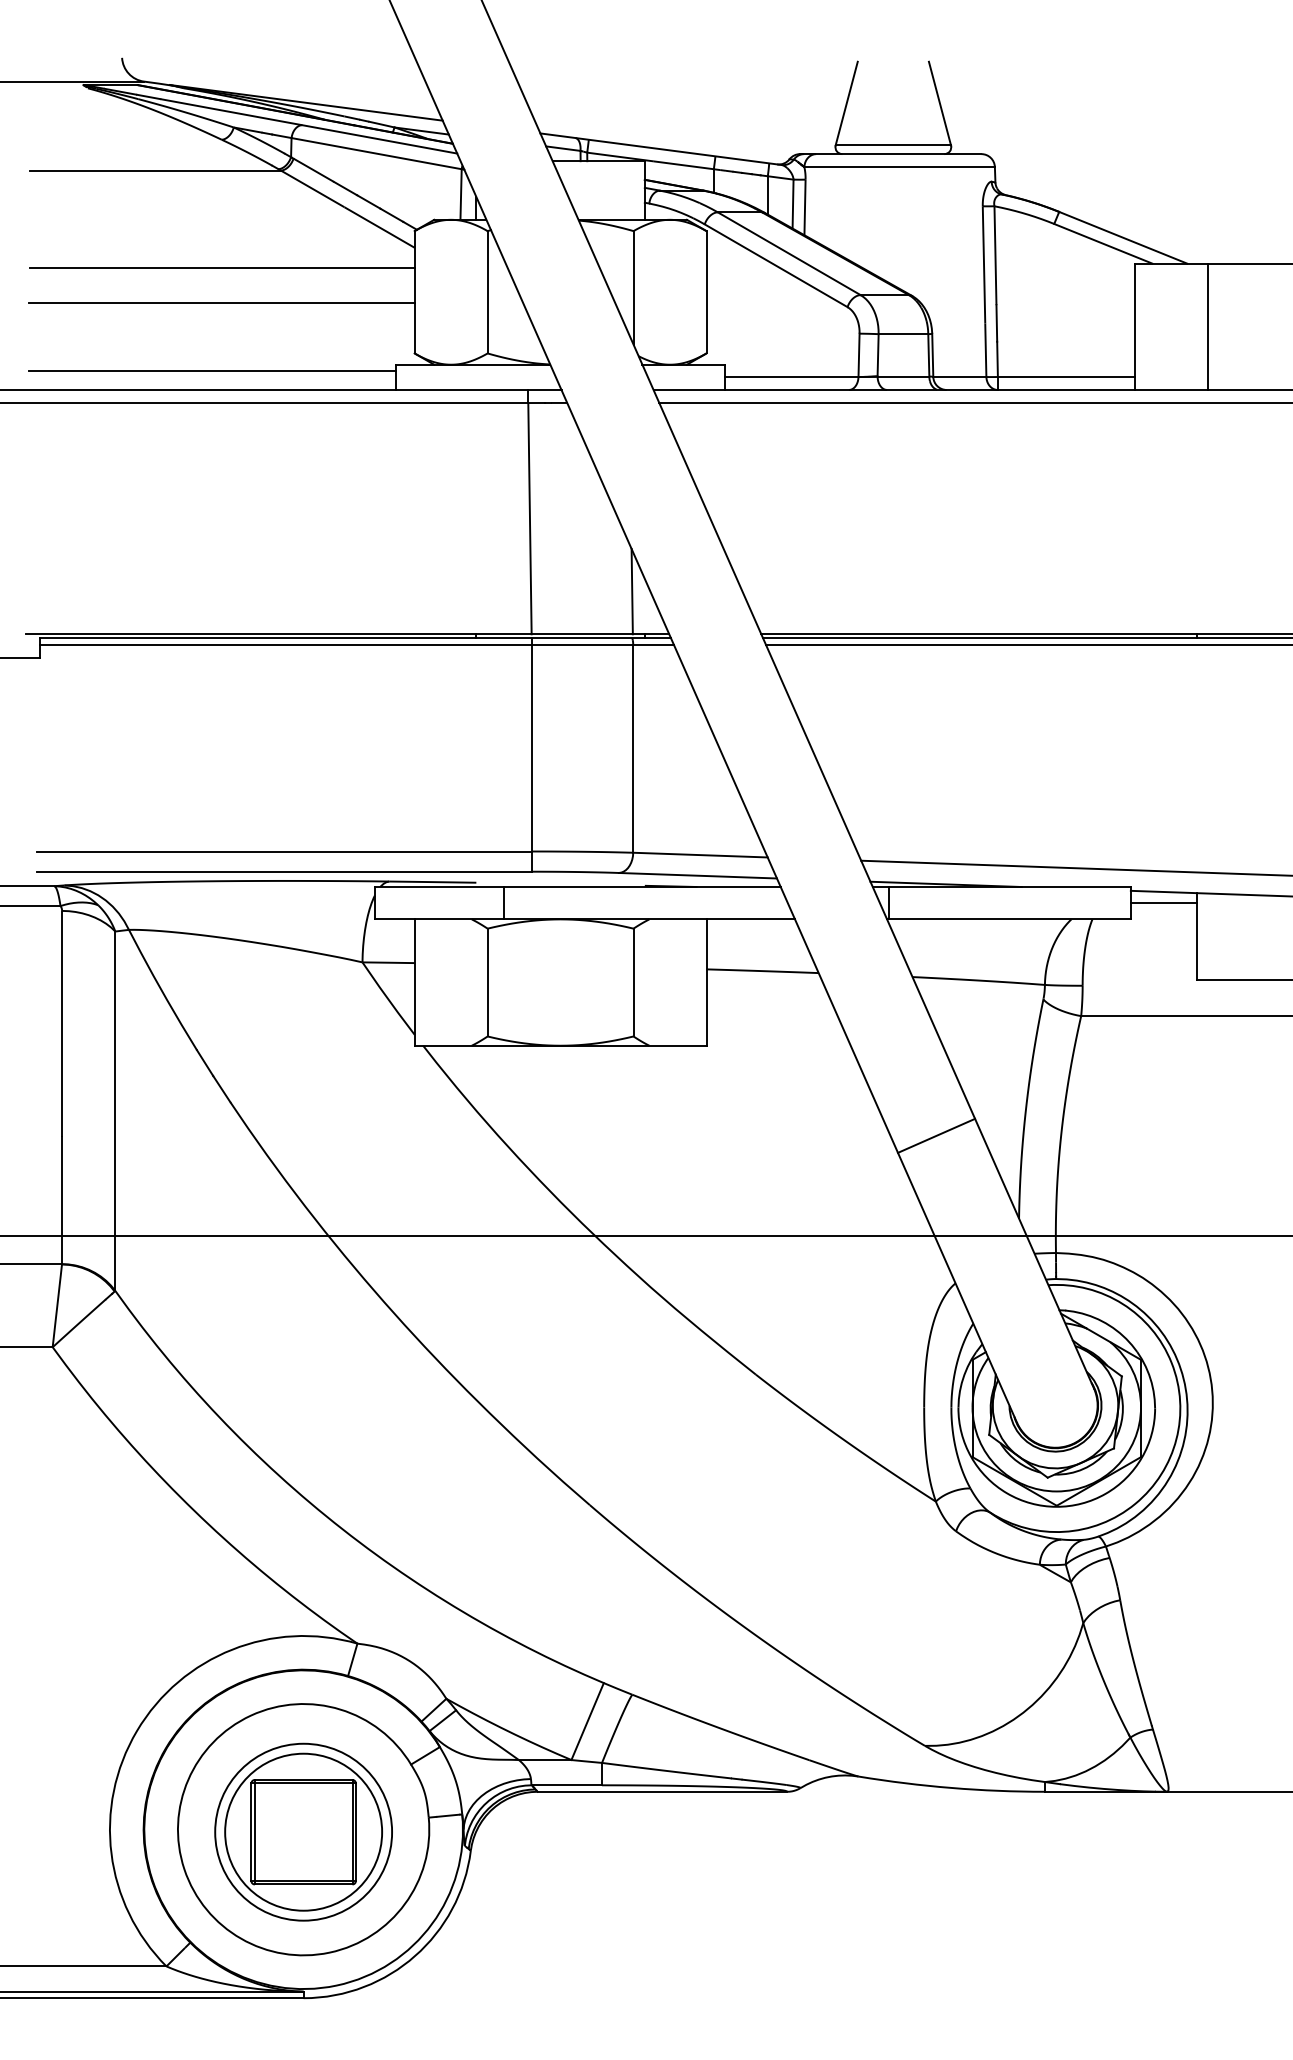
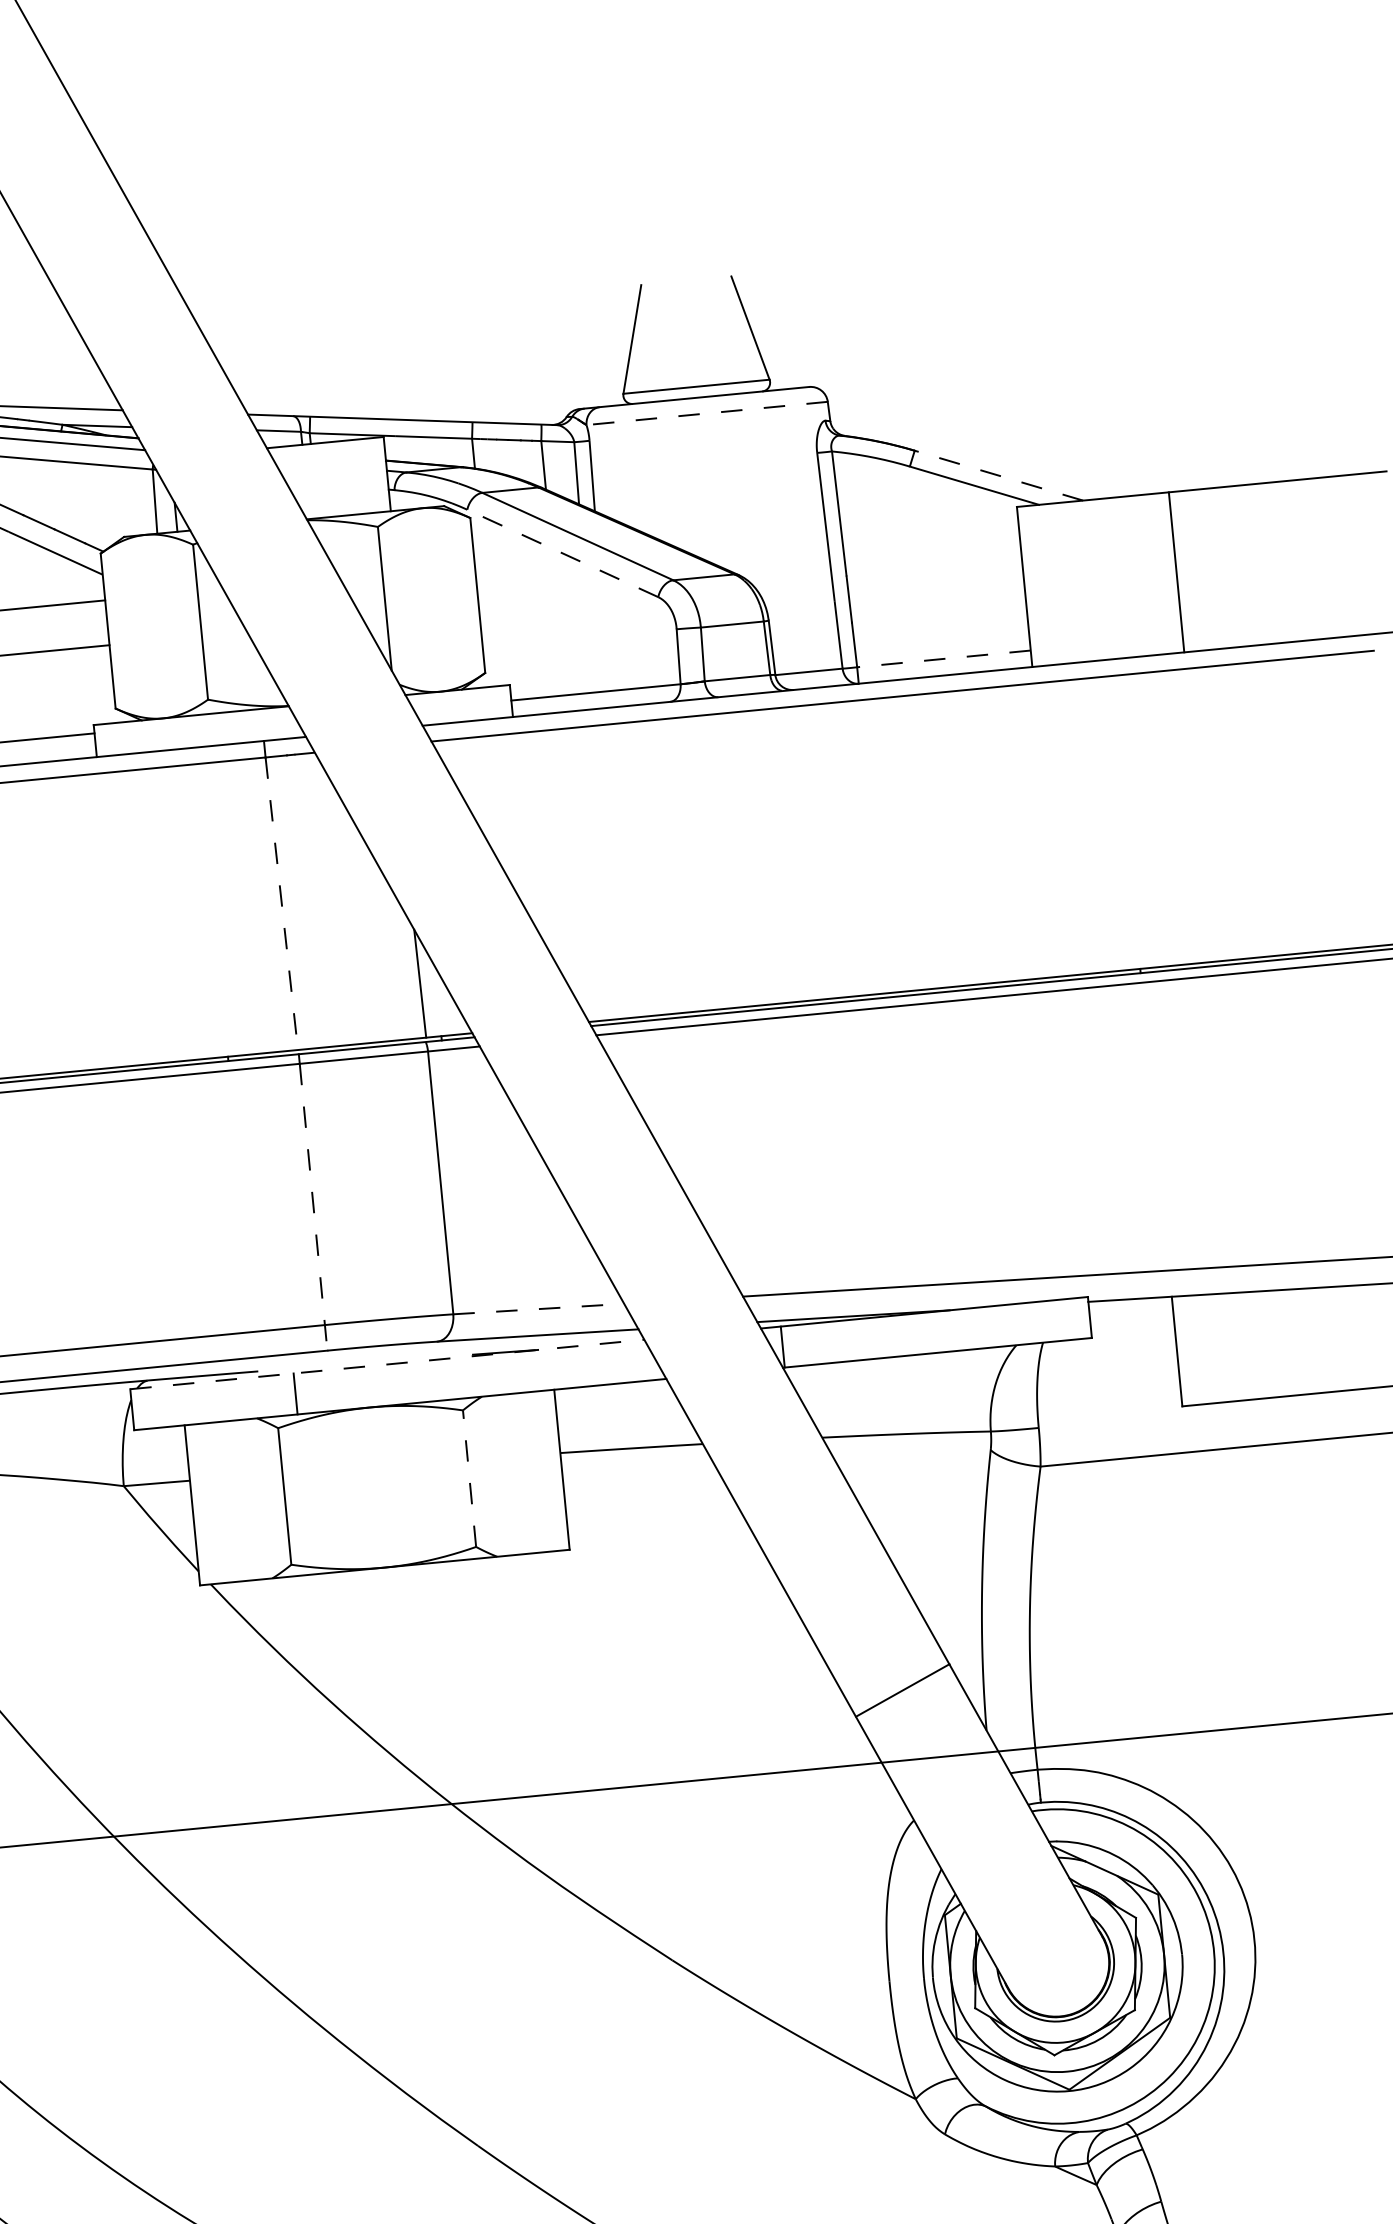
line: (899, 167) -> (707, 413), solid -> dashed
line: (1122, 237) -> (997, 475), solid -> dashed
line: (776, 265) -> (563, 553), solid -> dashed
line: (1207, 326) -> (1176, 572), moved
line: (1066, 376) -> (944, 658), solid -> dashed
line: (529, 518) -> (281, 903), solid -> dashed
line: (531, 758) -> (312, 1207), solid -> dashed
line: (700, 855) -> (538, 1309), solid -> dashed
line: (577, 887) -> (386, 1365), solid -> dashed
line: (1163, 903) -> (1131, 1313), removed
line: (633, 982) -> (469, 1478), solid -> dashed
line: (936, 1135) -> (902, 1689), moved

